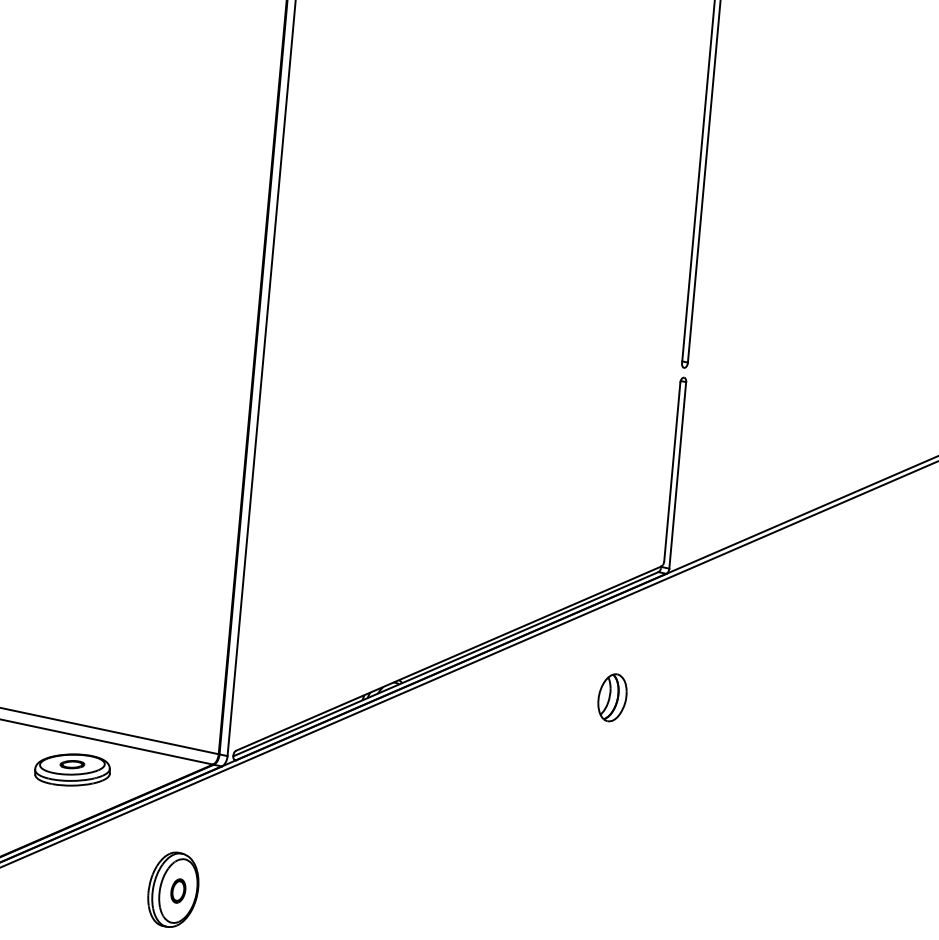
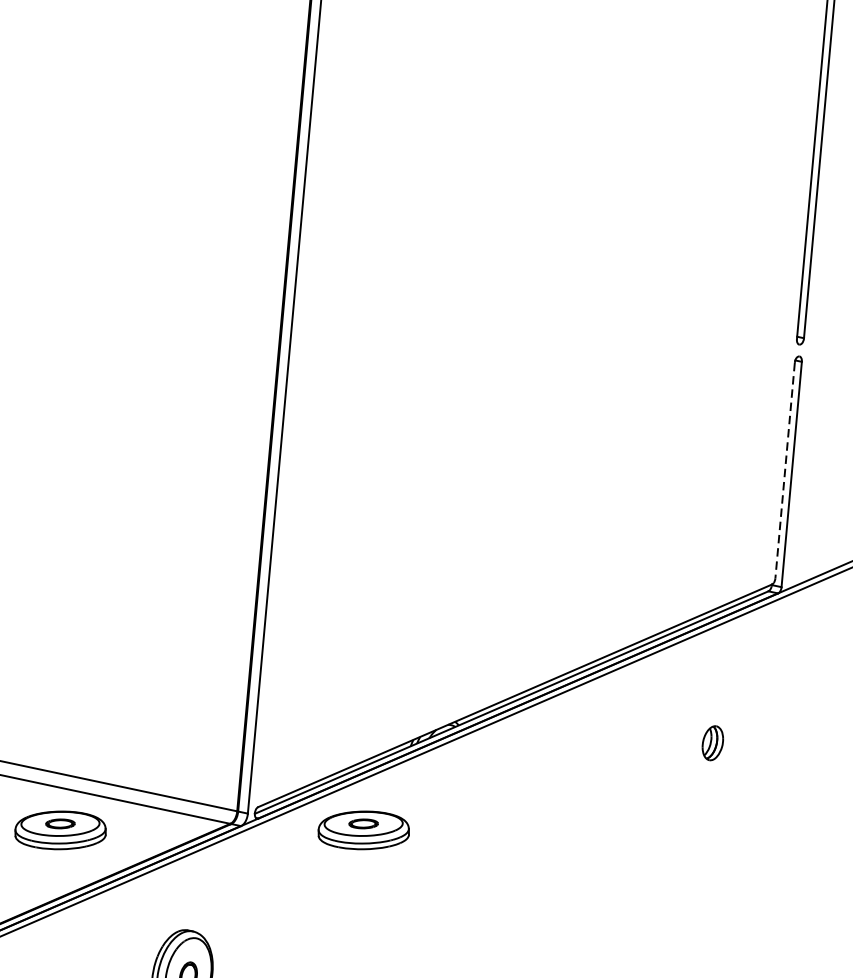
line: (672, 472) -> (785, 471), solid -> dashed
part: (612, 697) -> (712, 742), size x0.6
part: (323, 769) -> (363, 829), added

